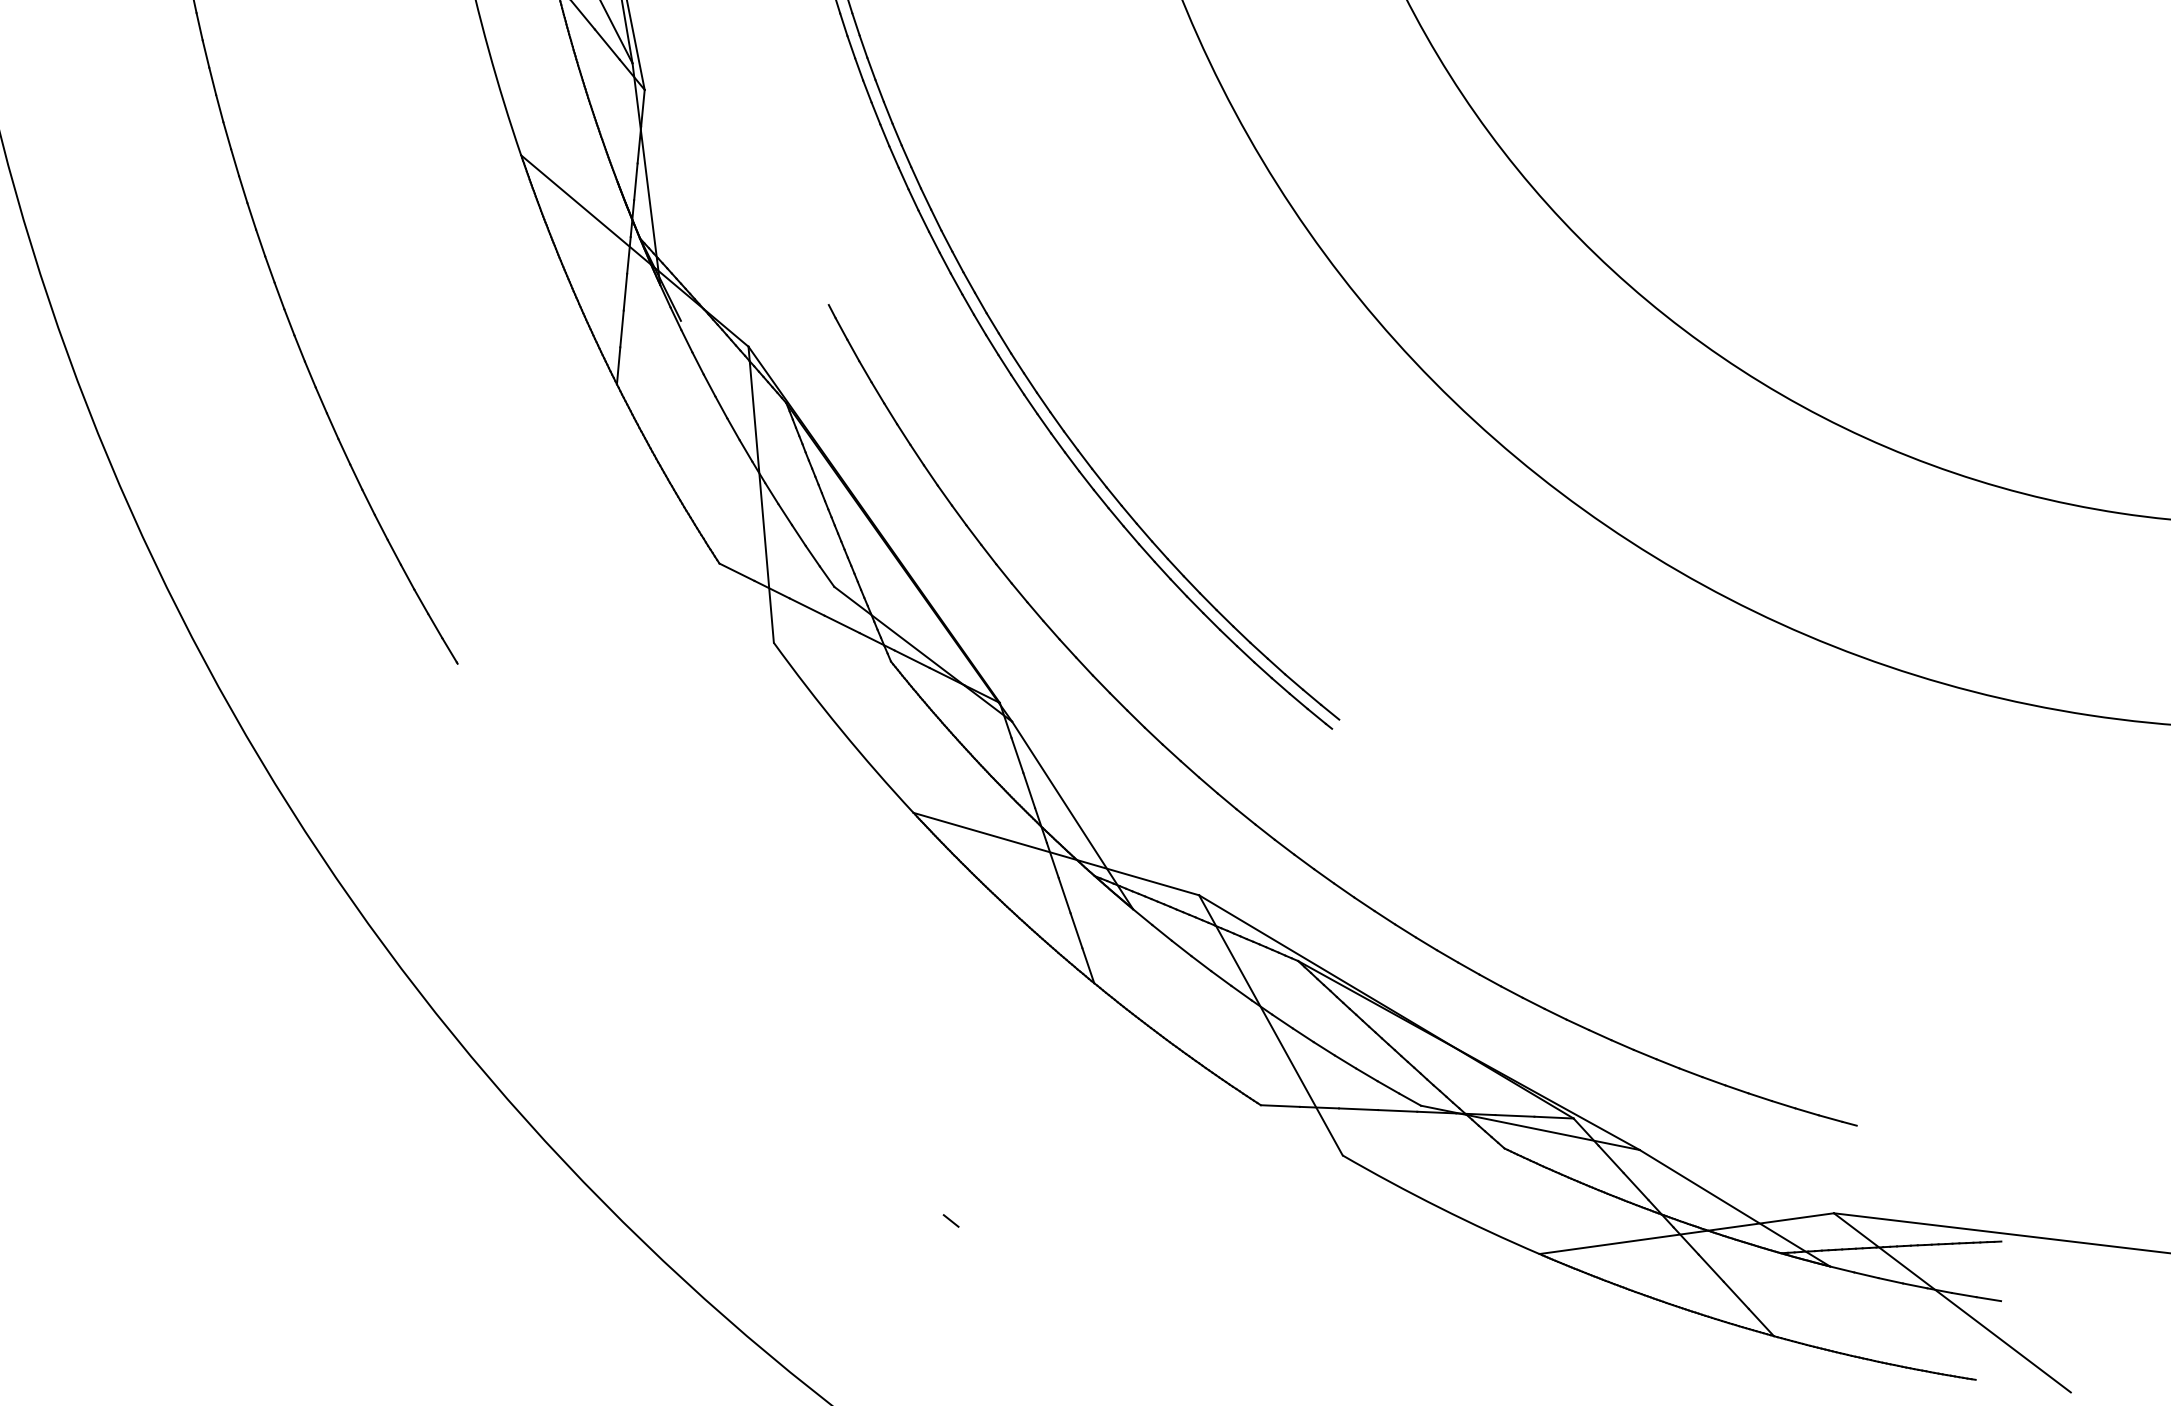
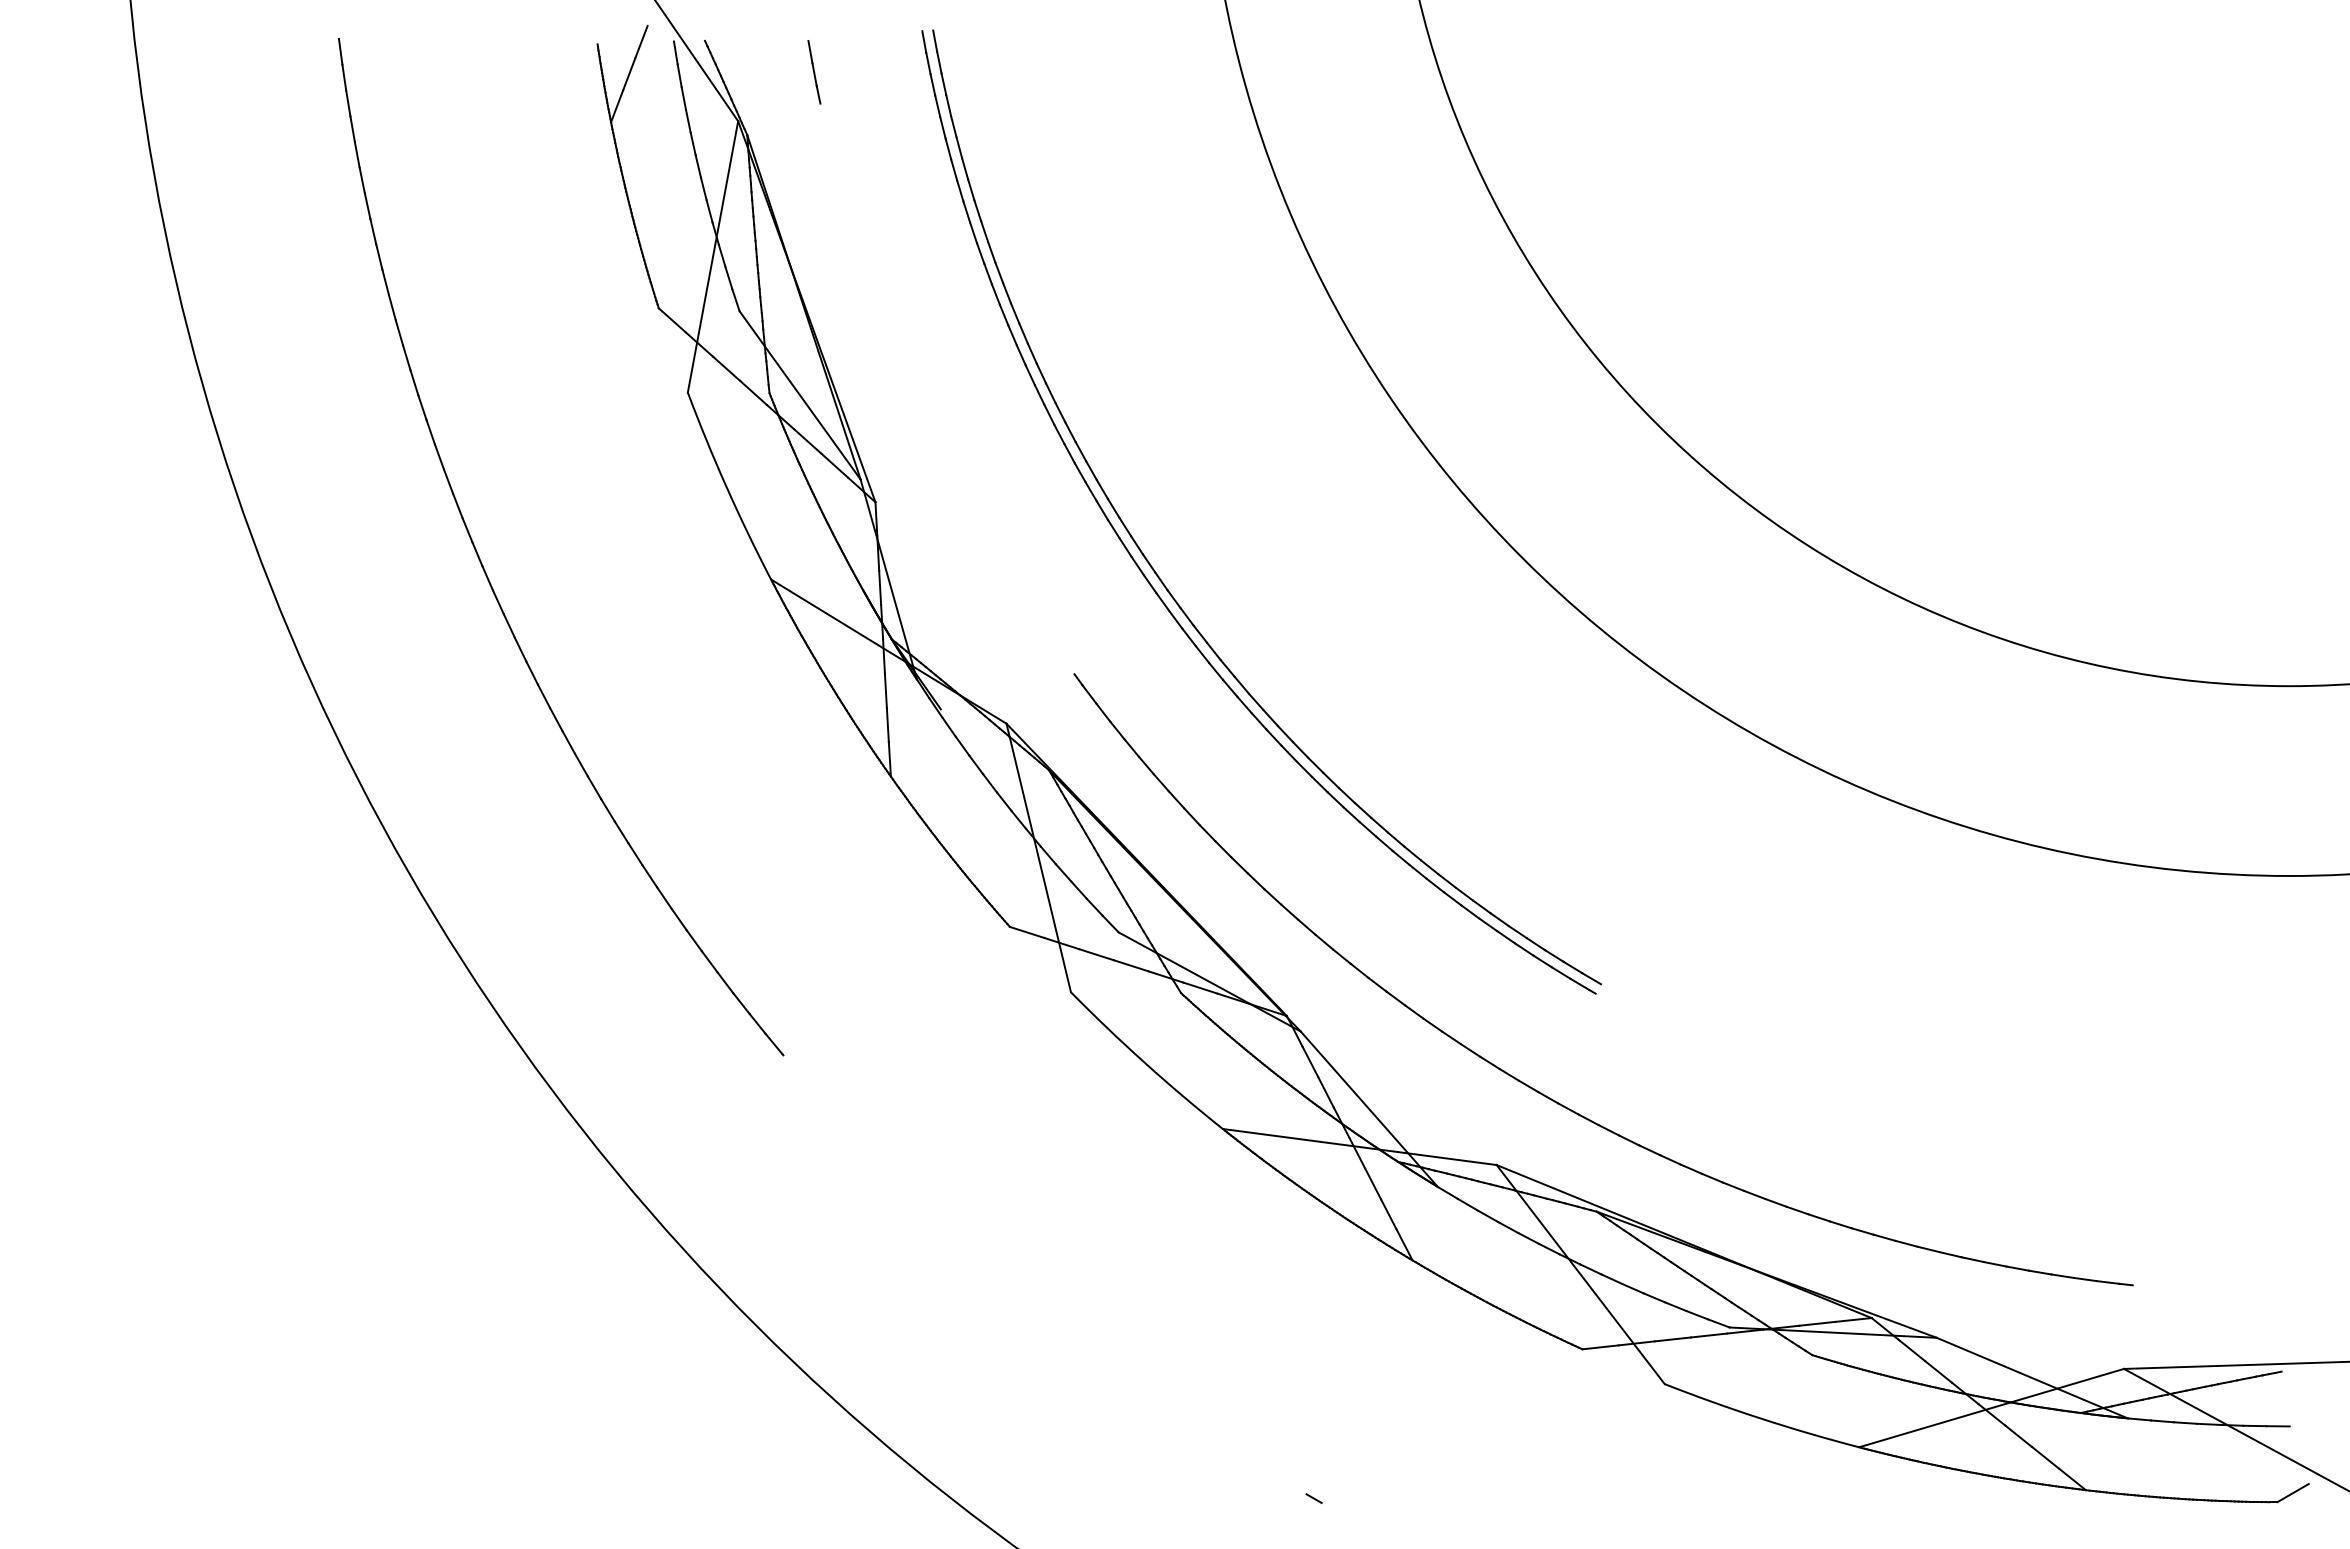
line: (1993, 1372) -> (2292, 1493), added

